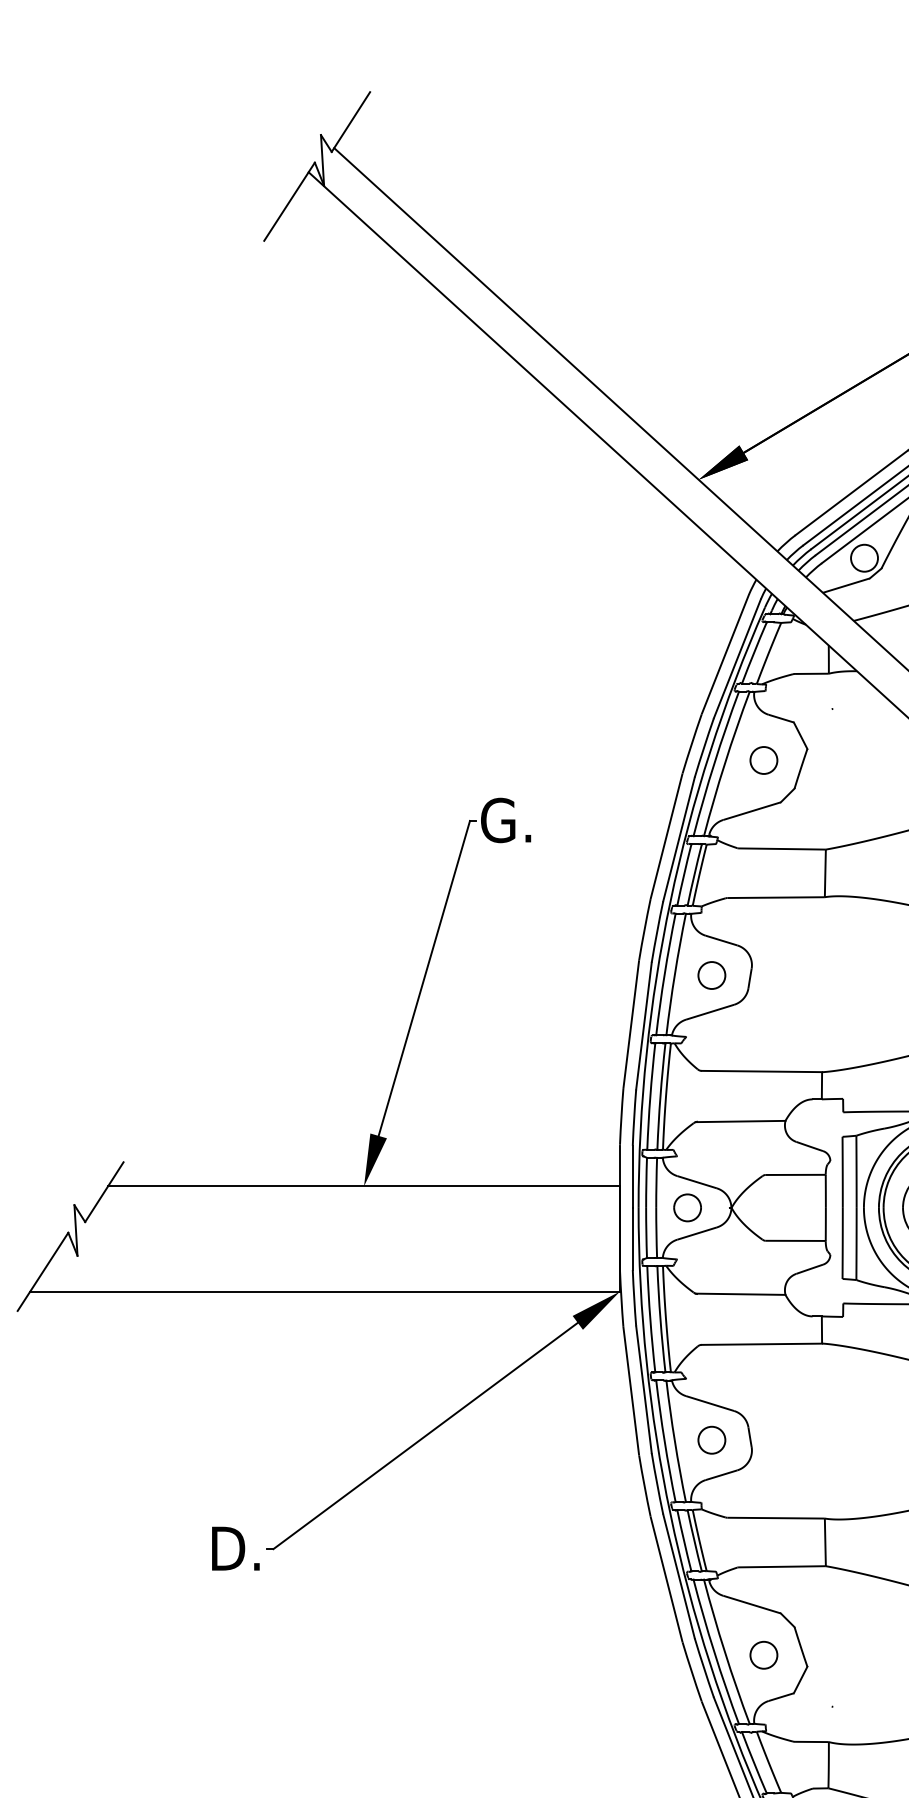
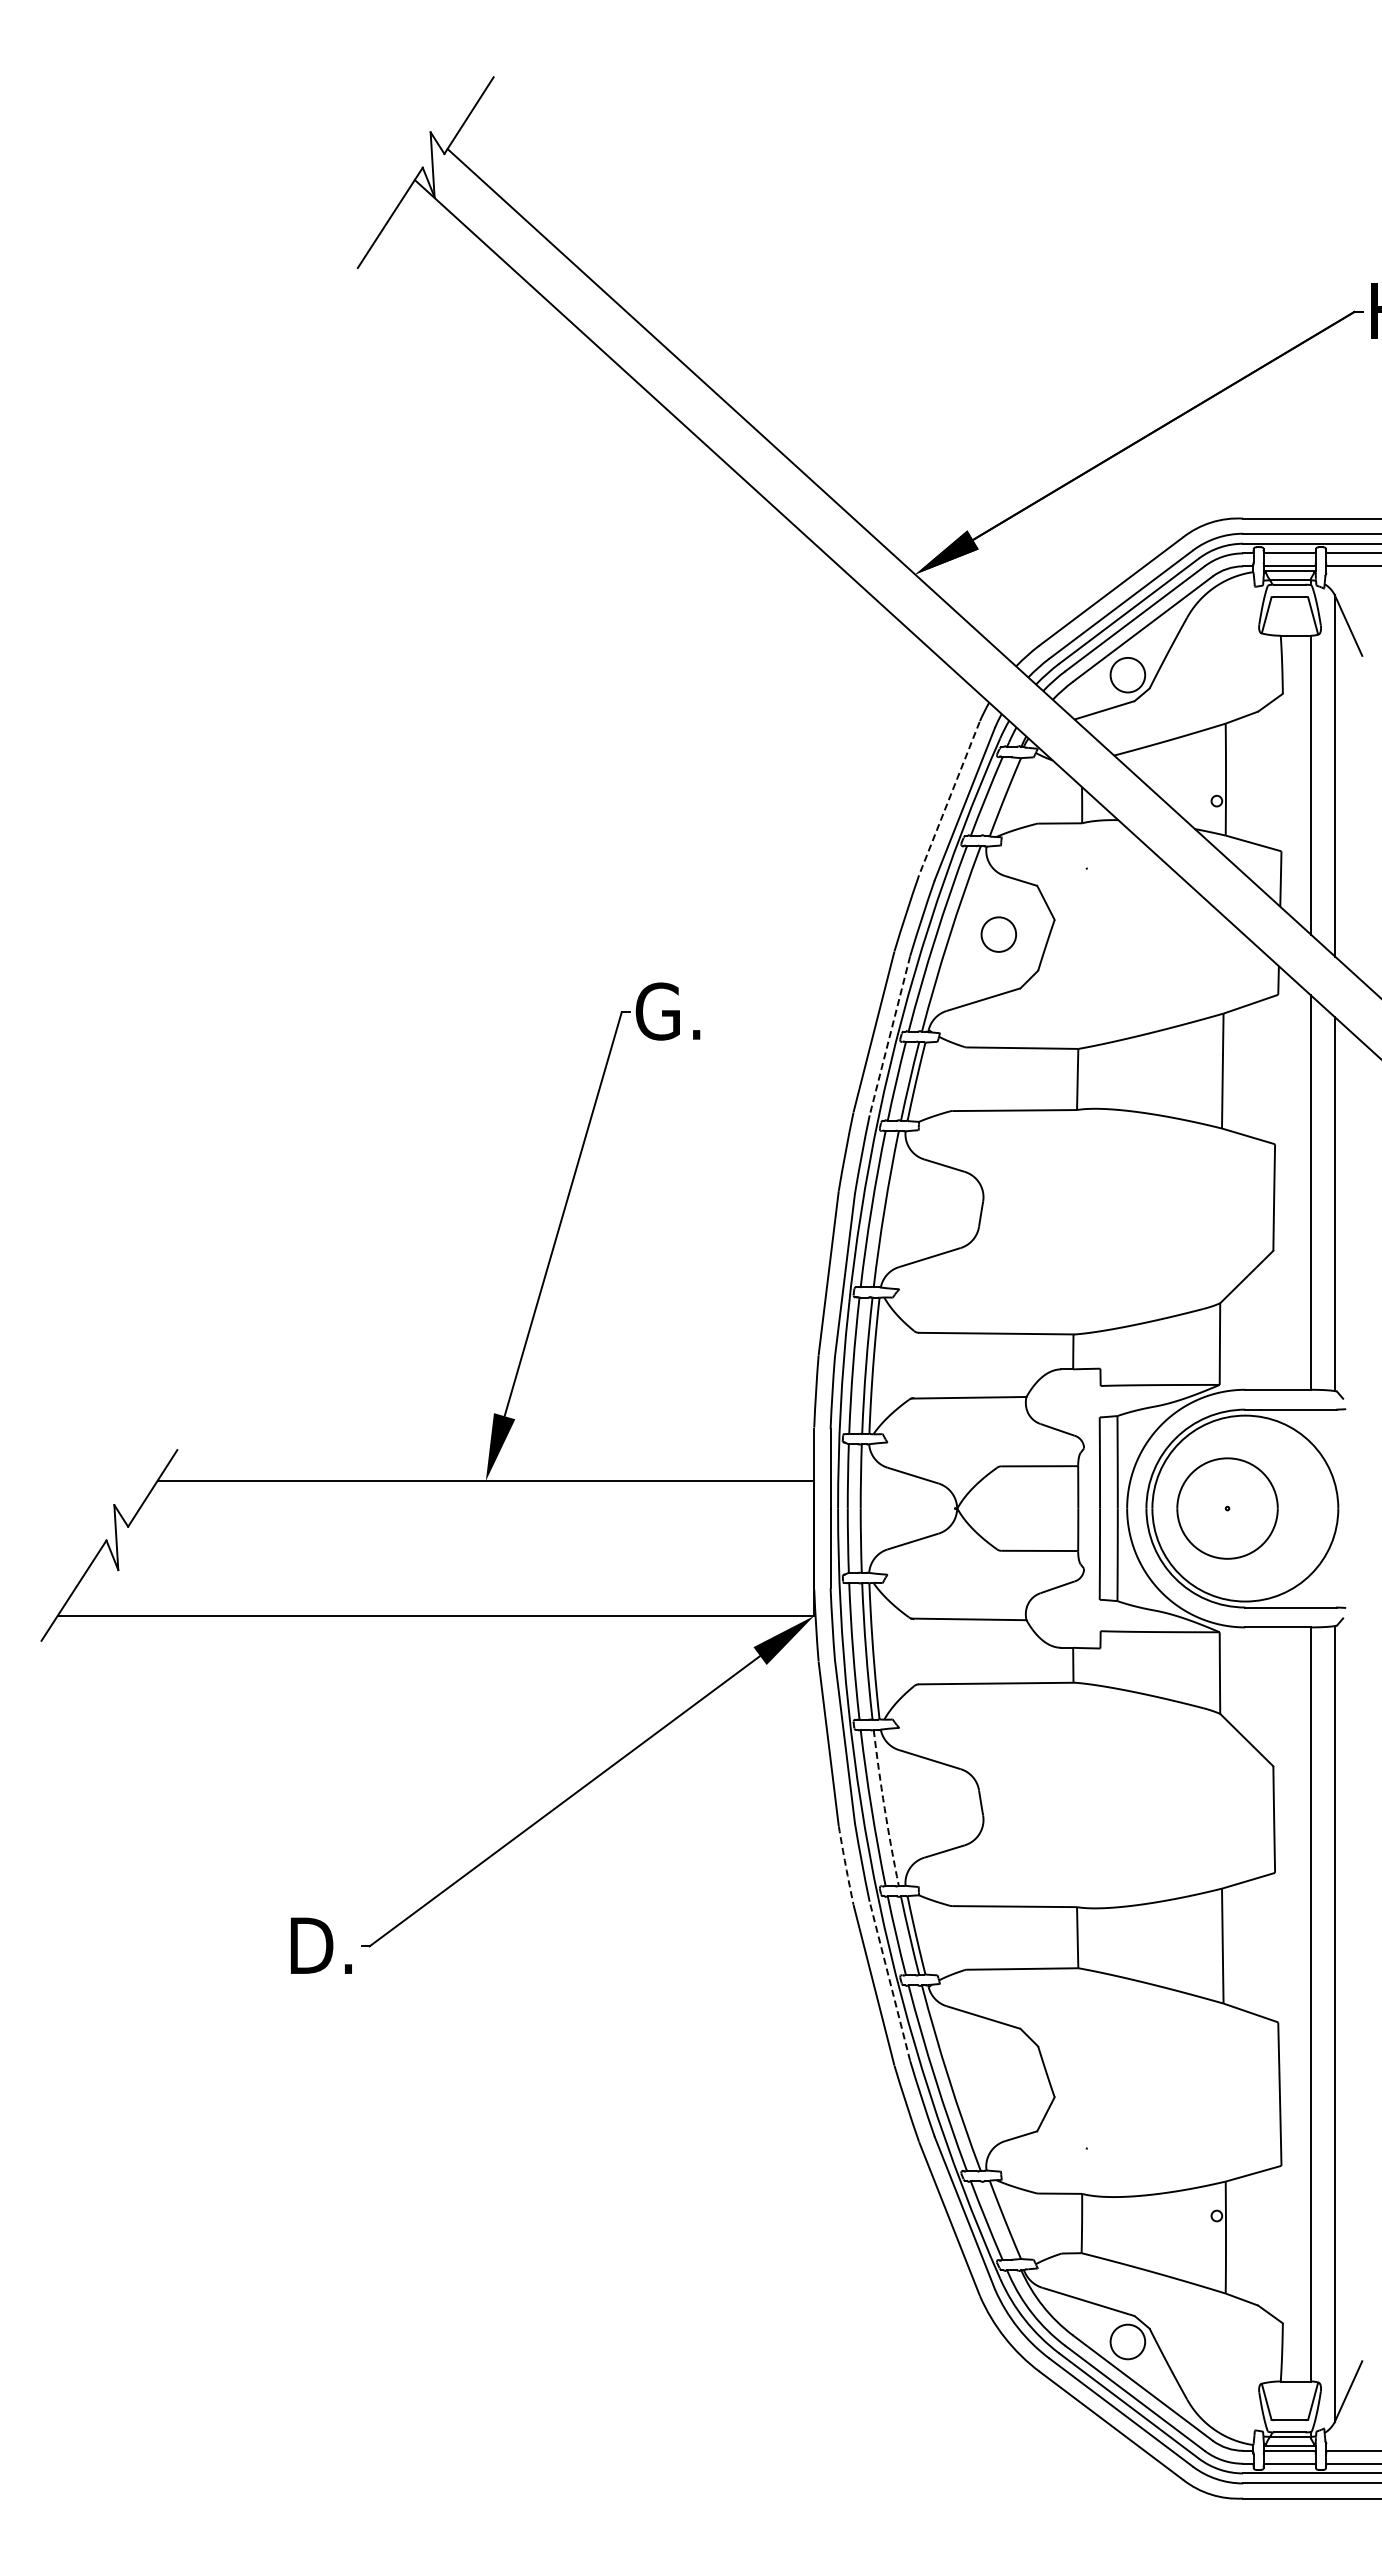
line: (725, 654) -> (949, 798), solid -> dashed
line: (678, 839) -> (889, 1035), solid -> dashed
circle: (712, 975) -> (932, 1210), removed
part: (687, 1207) -> (900, 1508), removed
circle: (712, 1440) -> (932, 1806), removed
arc: (674, 1441) -> (884, 1808), solid -> dashed
arc: (644, 1486) -> (845, 1865), solid -> dashed
line: (678, 1576) -> (889, 1981), solid -> dashed
circle: (763, 1655) -> (998, 2082), removed

